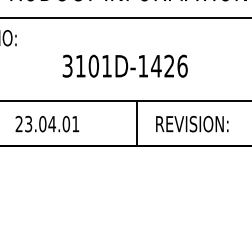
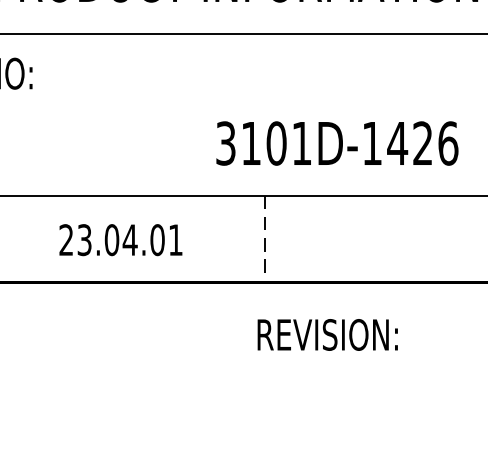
text: (124, 65) -> (335, 142), moved
text: (47, 123) -> (121, 238), moved
line: (136, 123) -> (264, 238), solid -> dashed
text: (192, 123) -> (328, 333), moved

